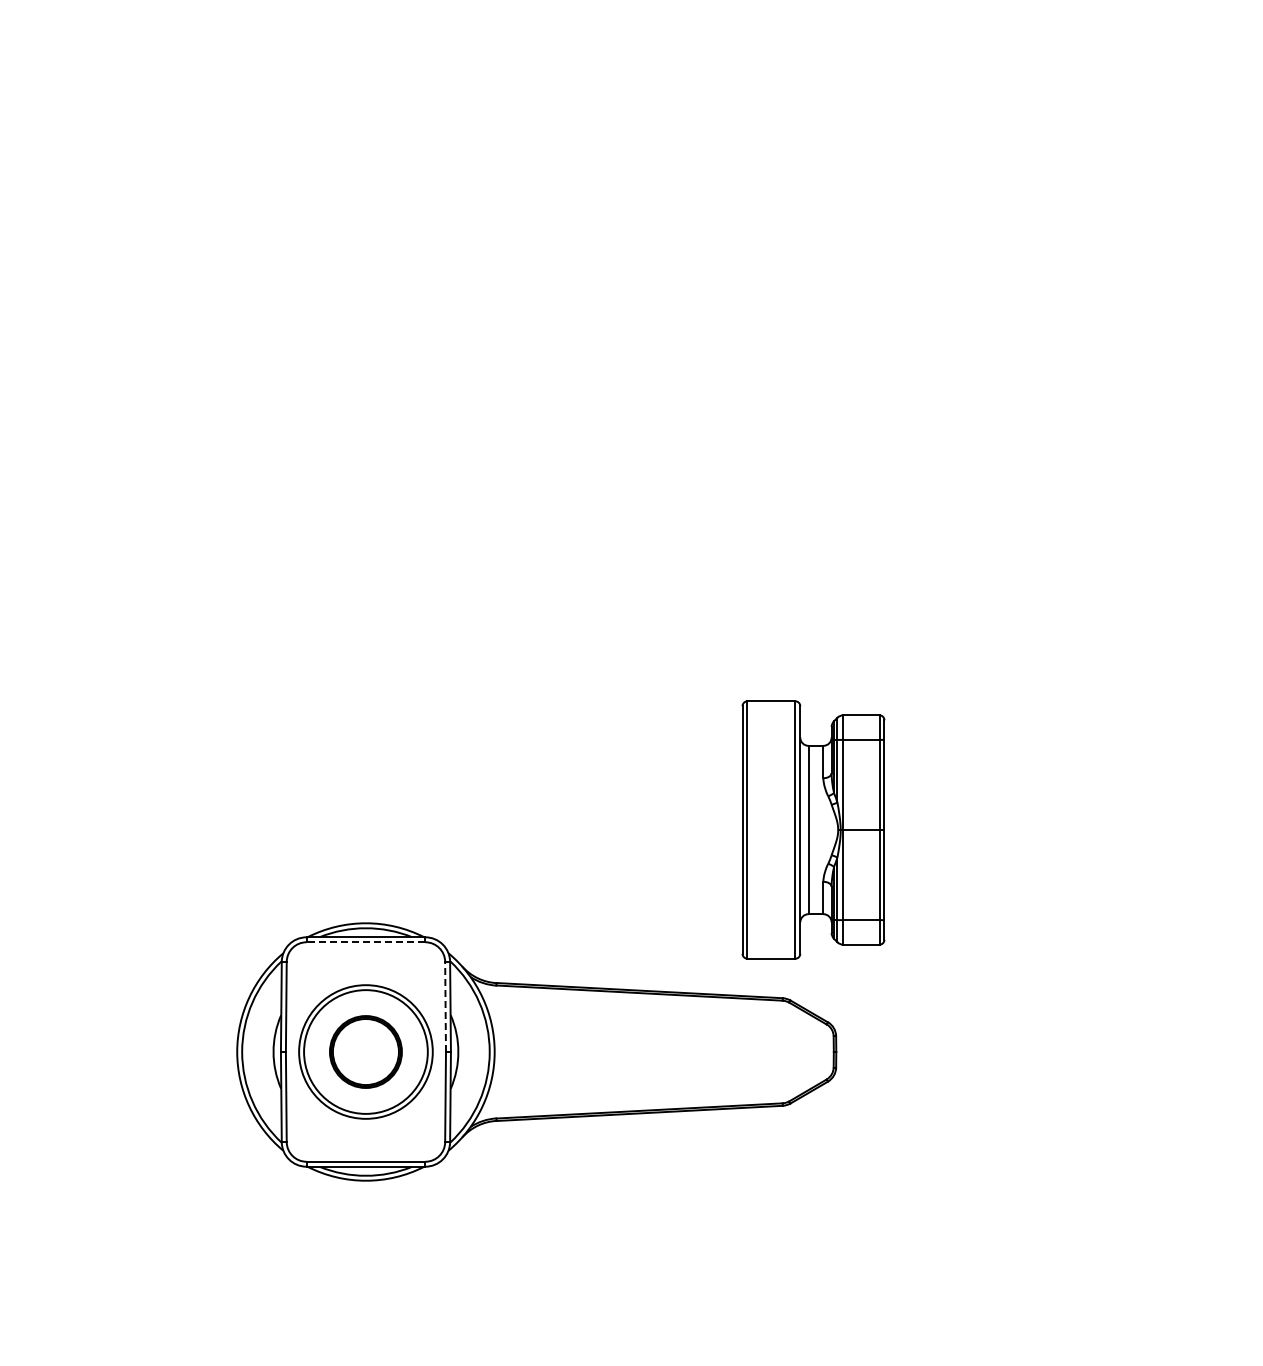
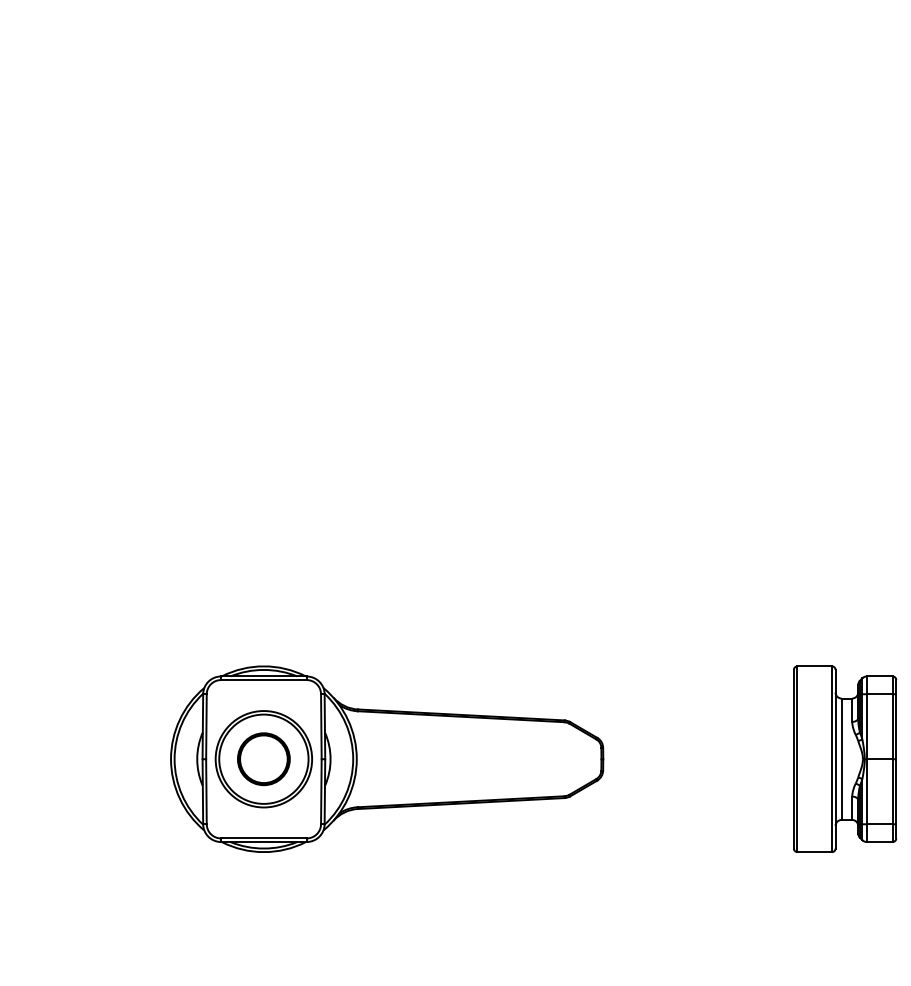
part: (813, 829) -> (845, 758), moved
line: (365, 942) -> (263, 680), dashed -> solid
line: (445, 1006) -> (321, 726), dashed -> solid

